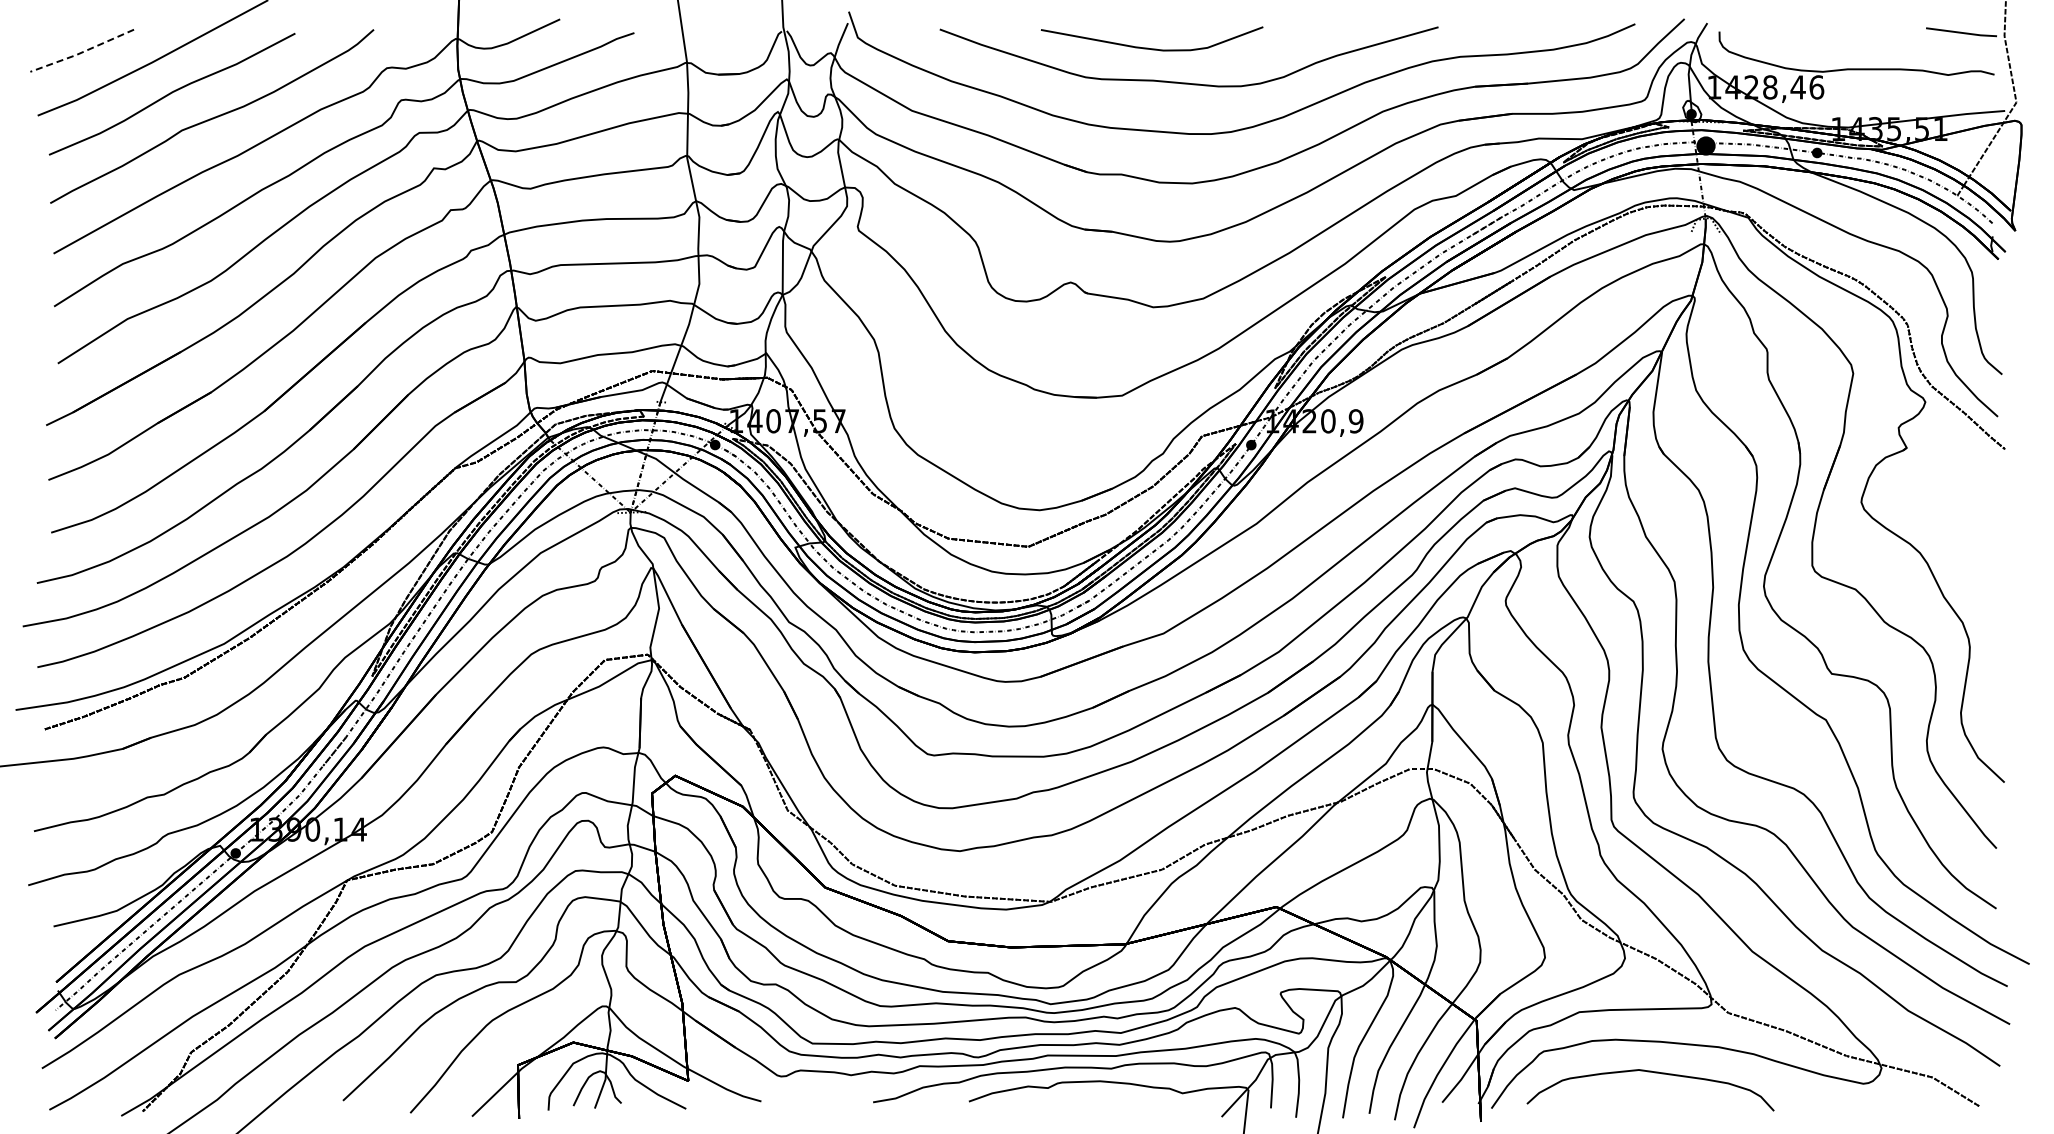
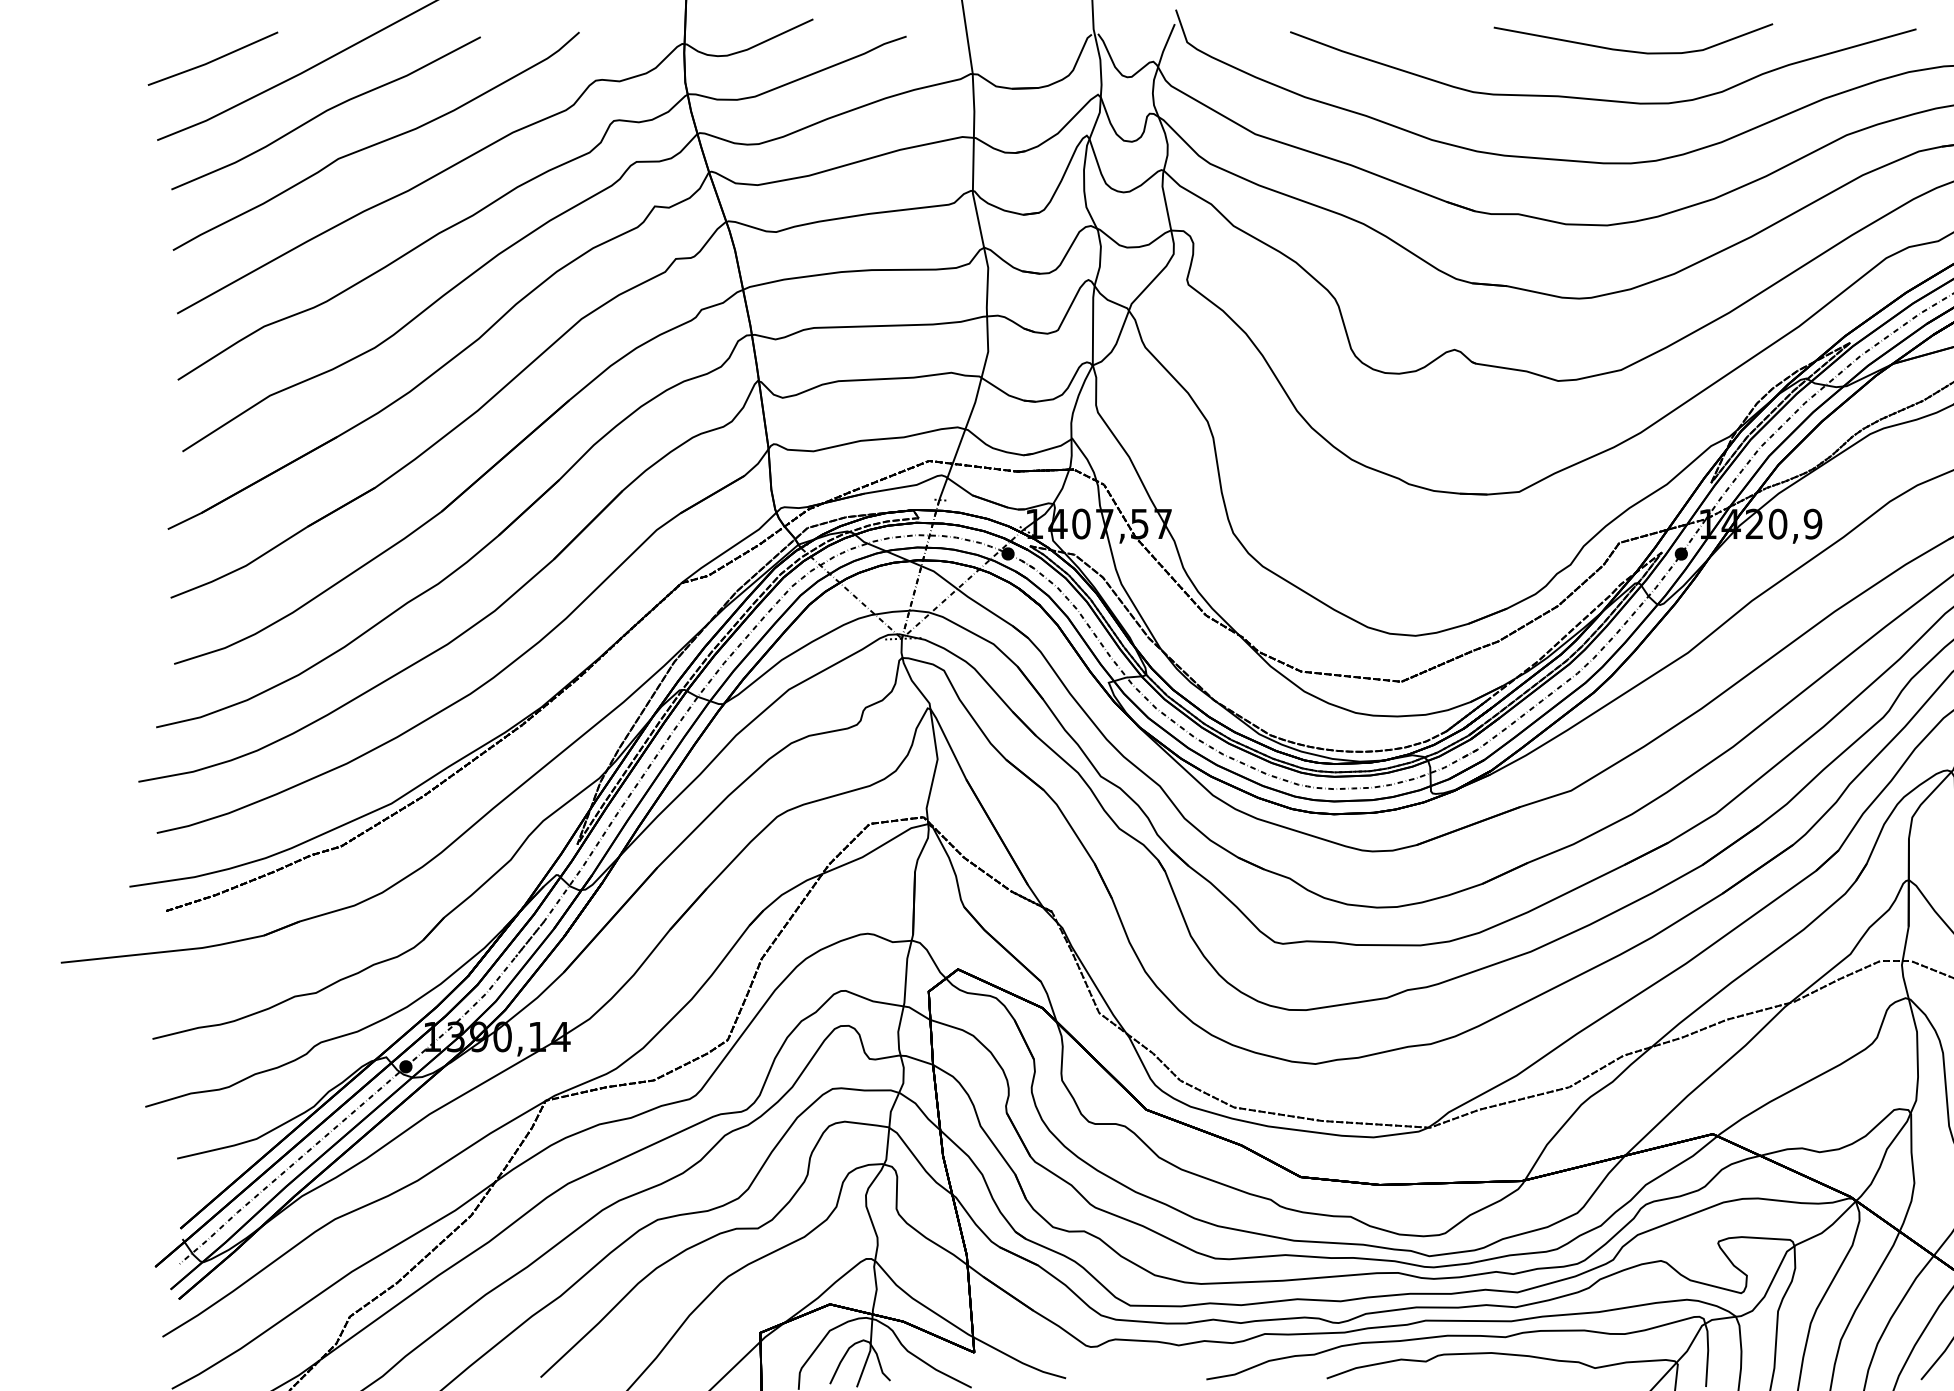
curve: (1148, 47) -> (1628, 49), moved
line: (82, 52) -> (213, 60), dashed -> solid

